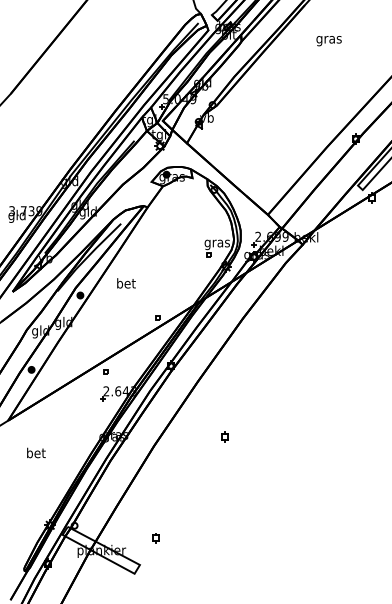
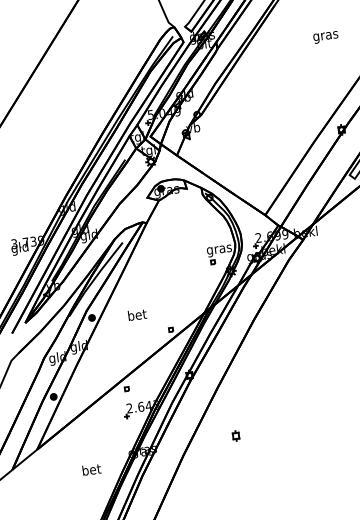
text: (328, 41) -> (325, 37), moved
text: (126, 283) -> (137, 315), moved
part: (224, 436) -> (235, 435), moved
text: (36, 452) -> (91, 469), moved

